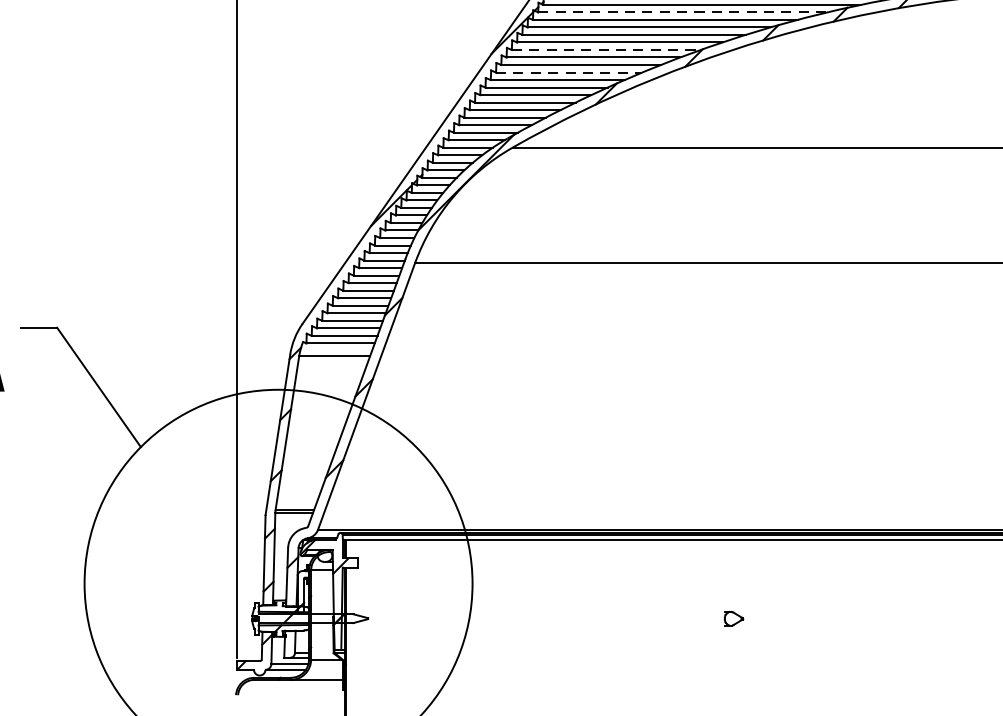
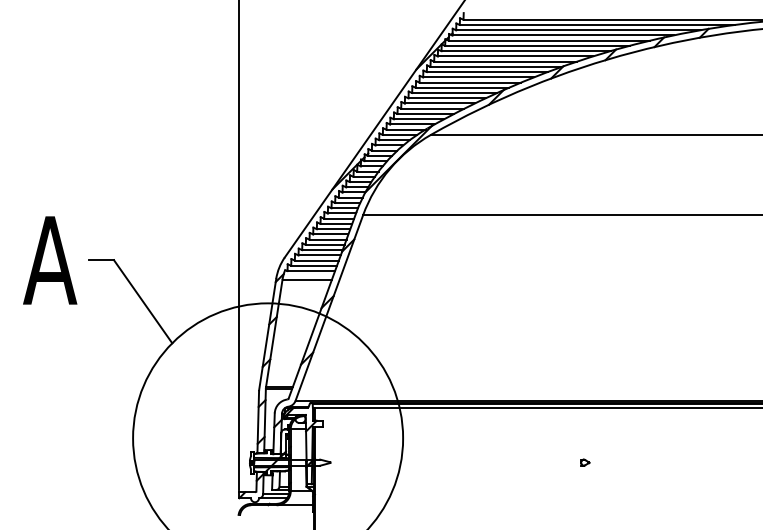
line: (682, 12) -> (549, 40), dashed -> solid
line: (606, 49) -> (496, 66), dashed -> solid
line: (569, 72) -> (470, 82), dashed -> solid
part: (734, 618) -> (585, 462), size x0.62

